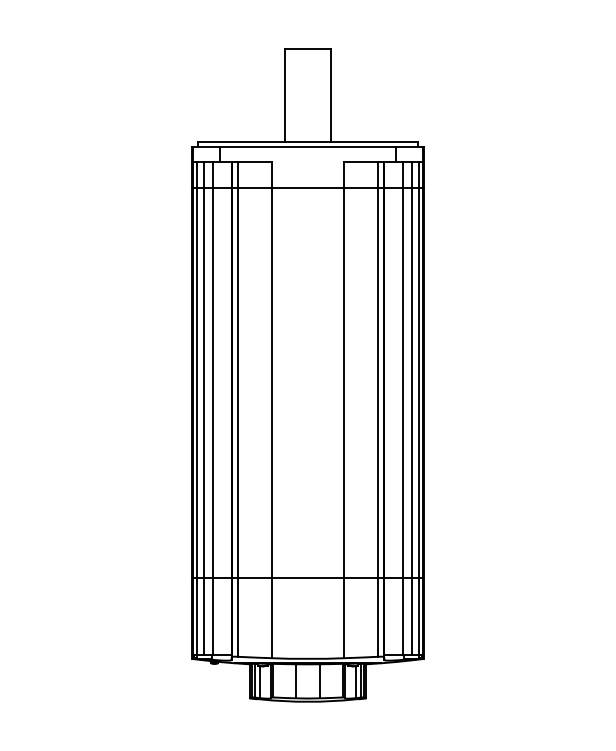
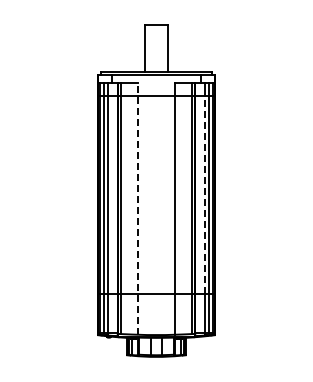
line: (402, 382) -> (204, 194), solid -> dashed
line: (272, 409) -> (138, 208), solid -> dashed

